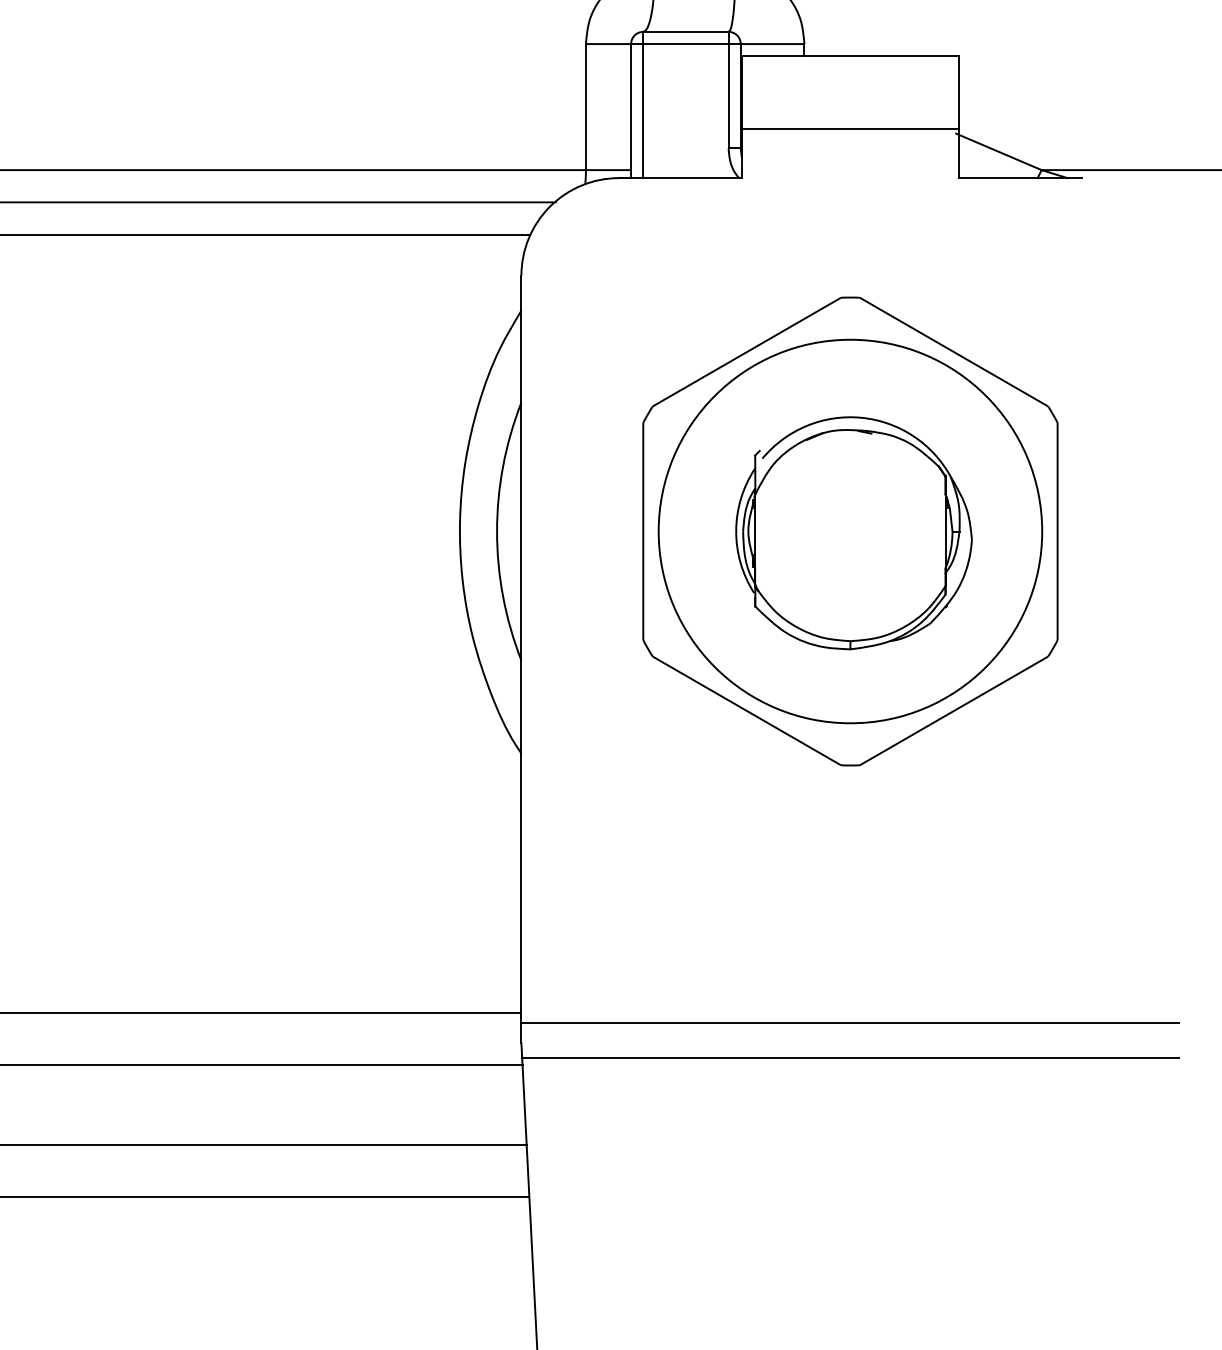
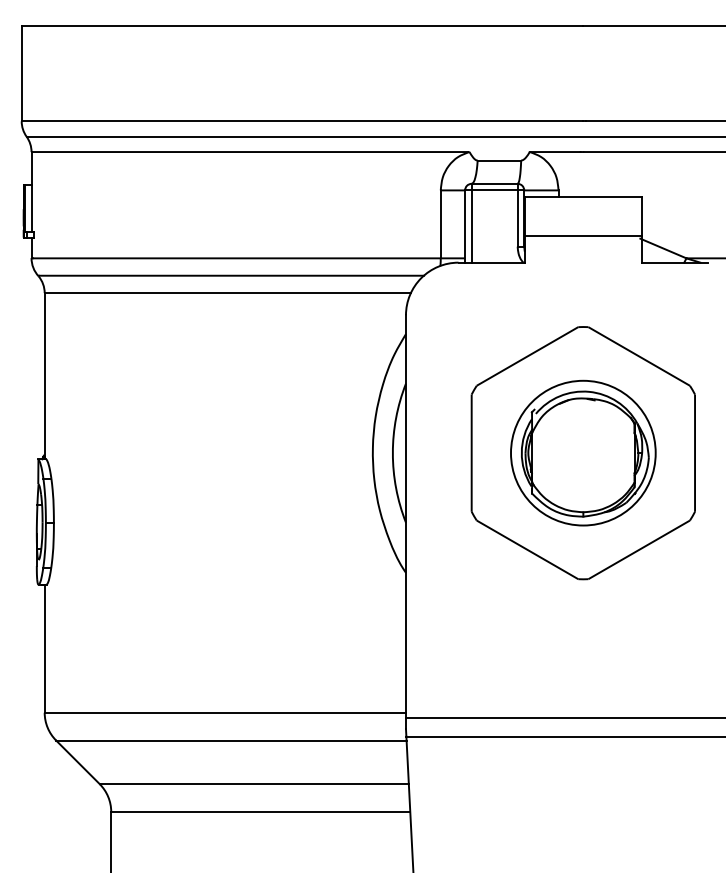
circle: (848, 530) -> (582, 452), size x0.7

